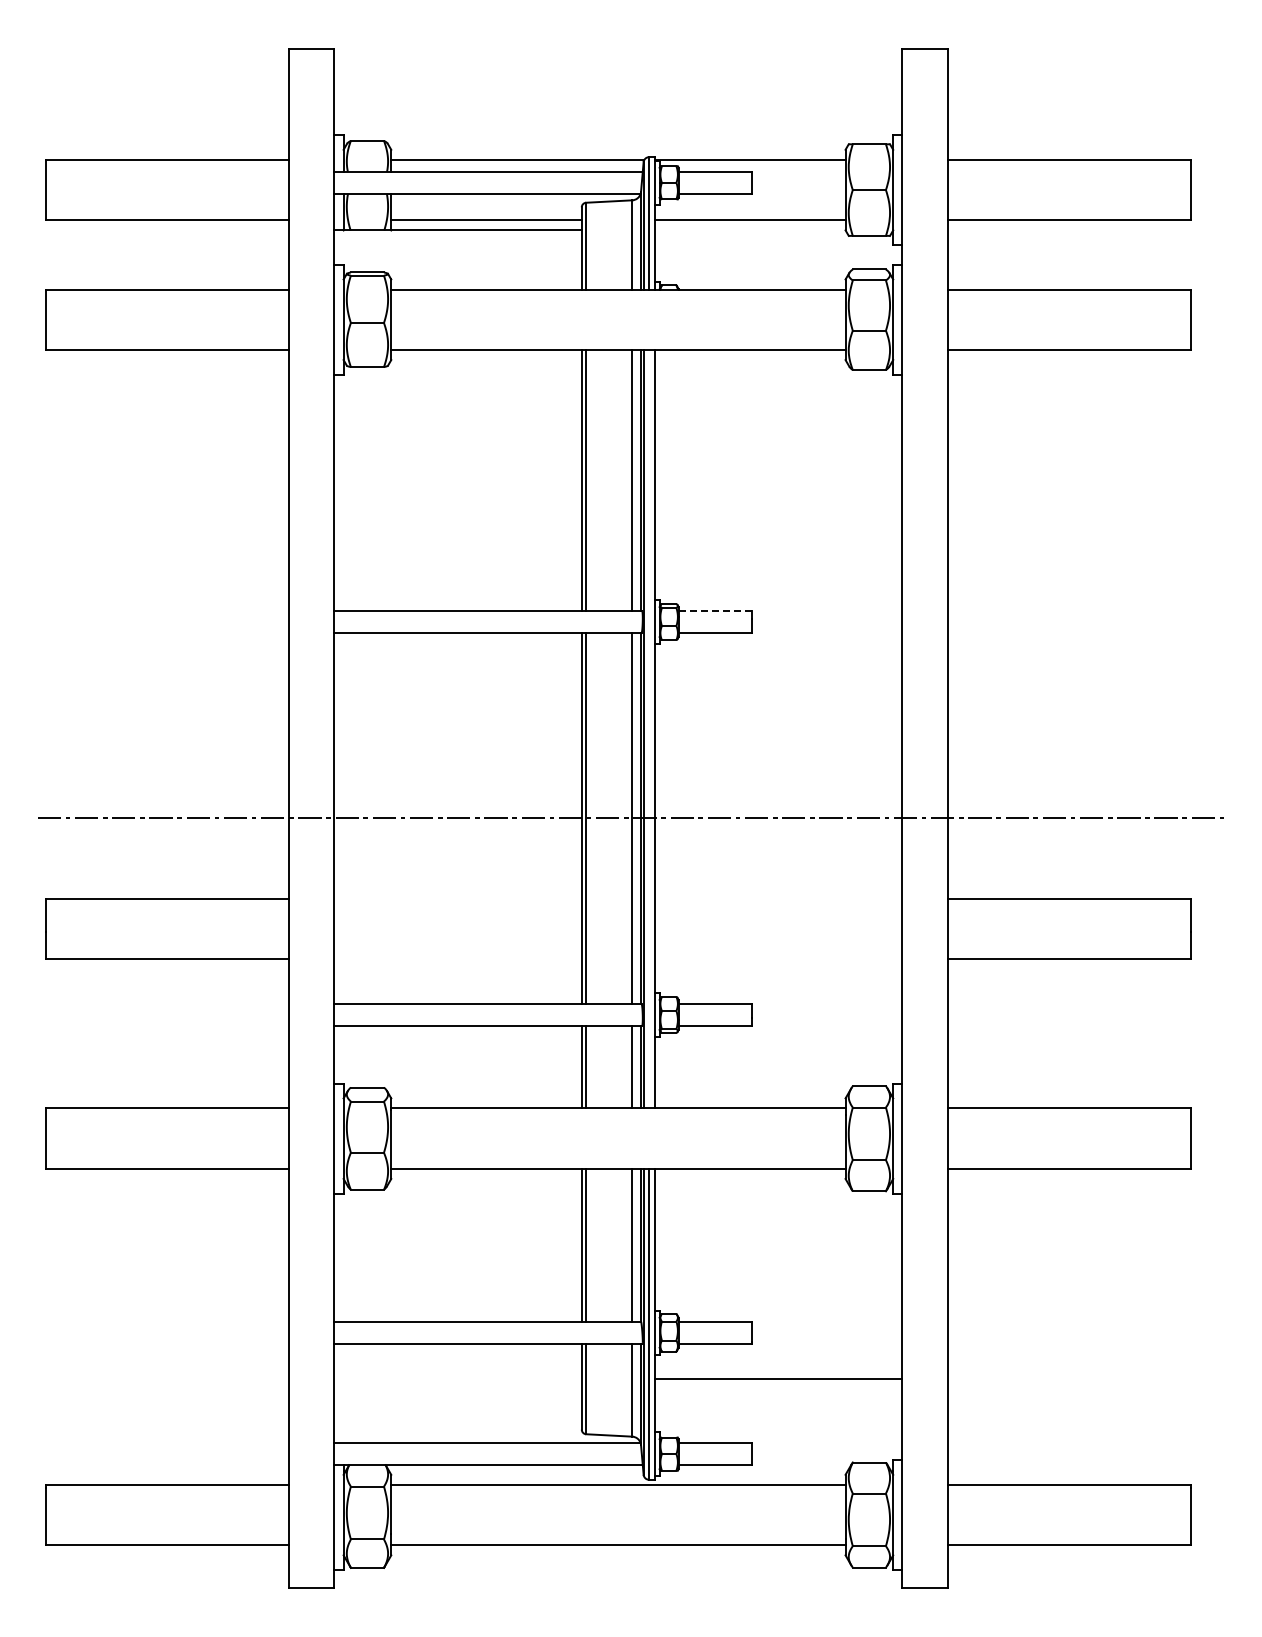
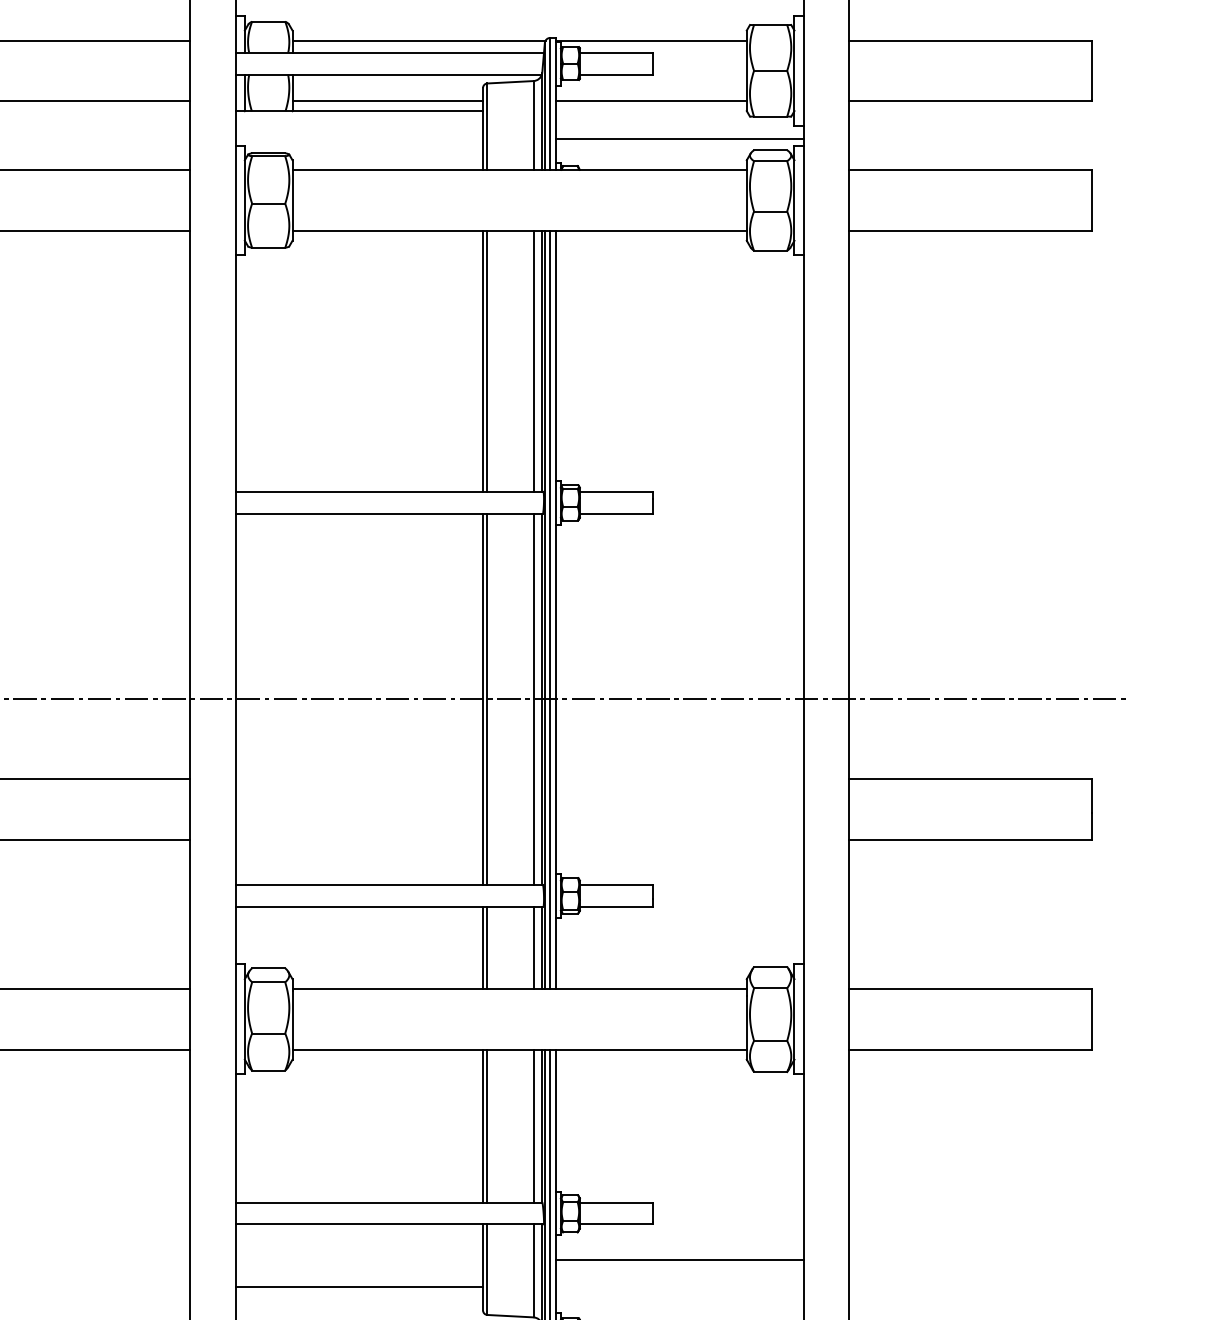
line: (778, 257) -> (679, 138), added
line: (715, 611) -> (616, 492), dashed -> solid
line: (649, 729) -> (550, 610), added
line: (457, 1406) -> (358, 1287), added

